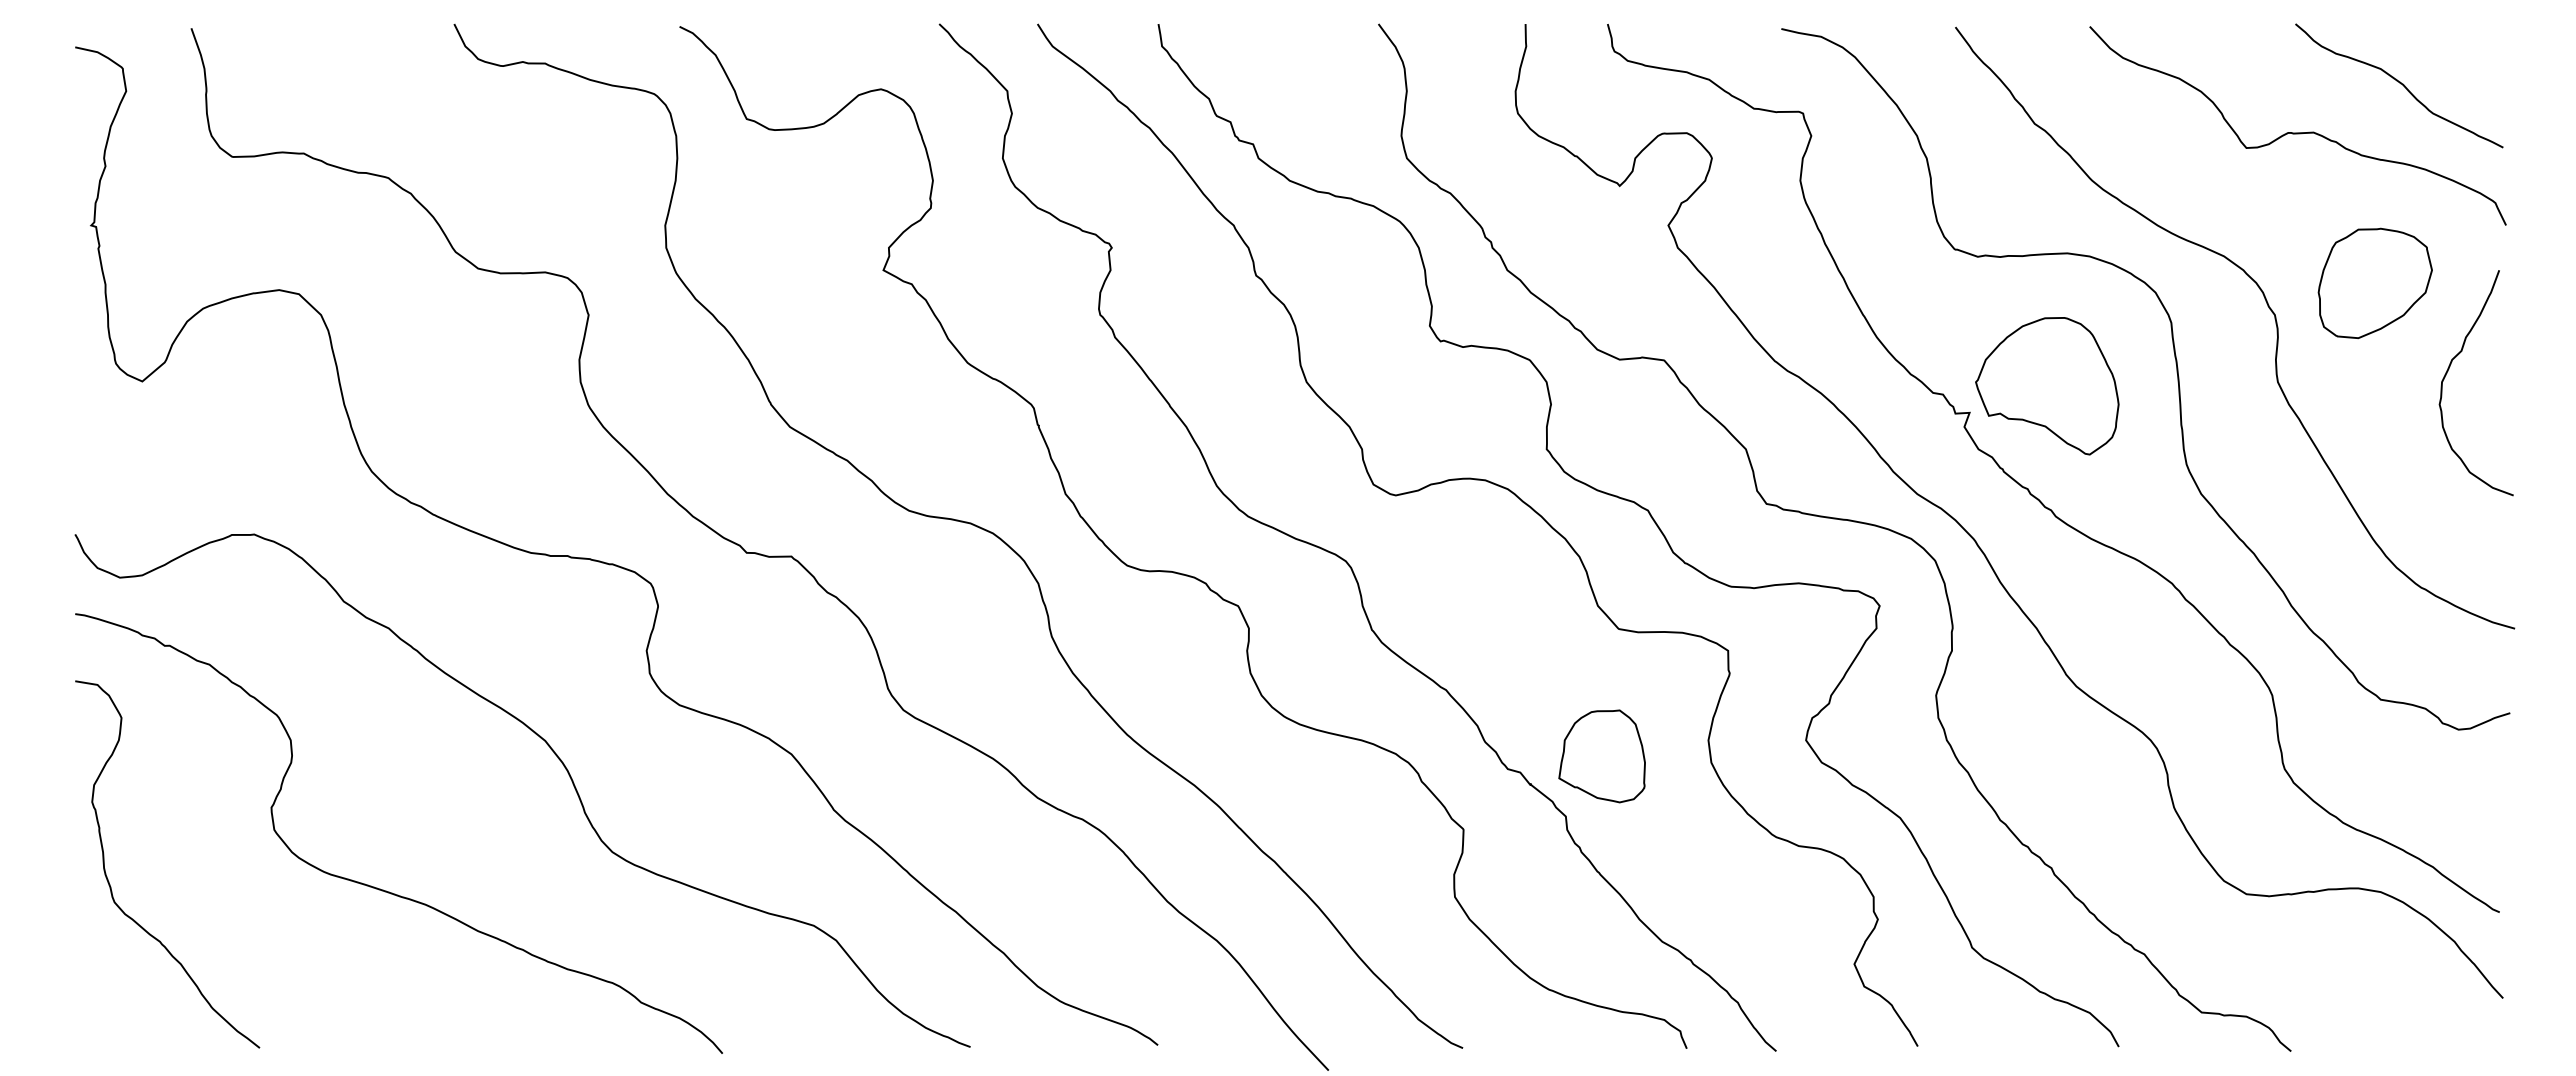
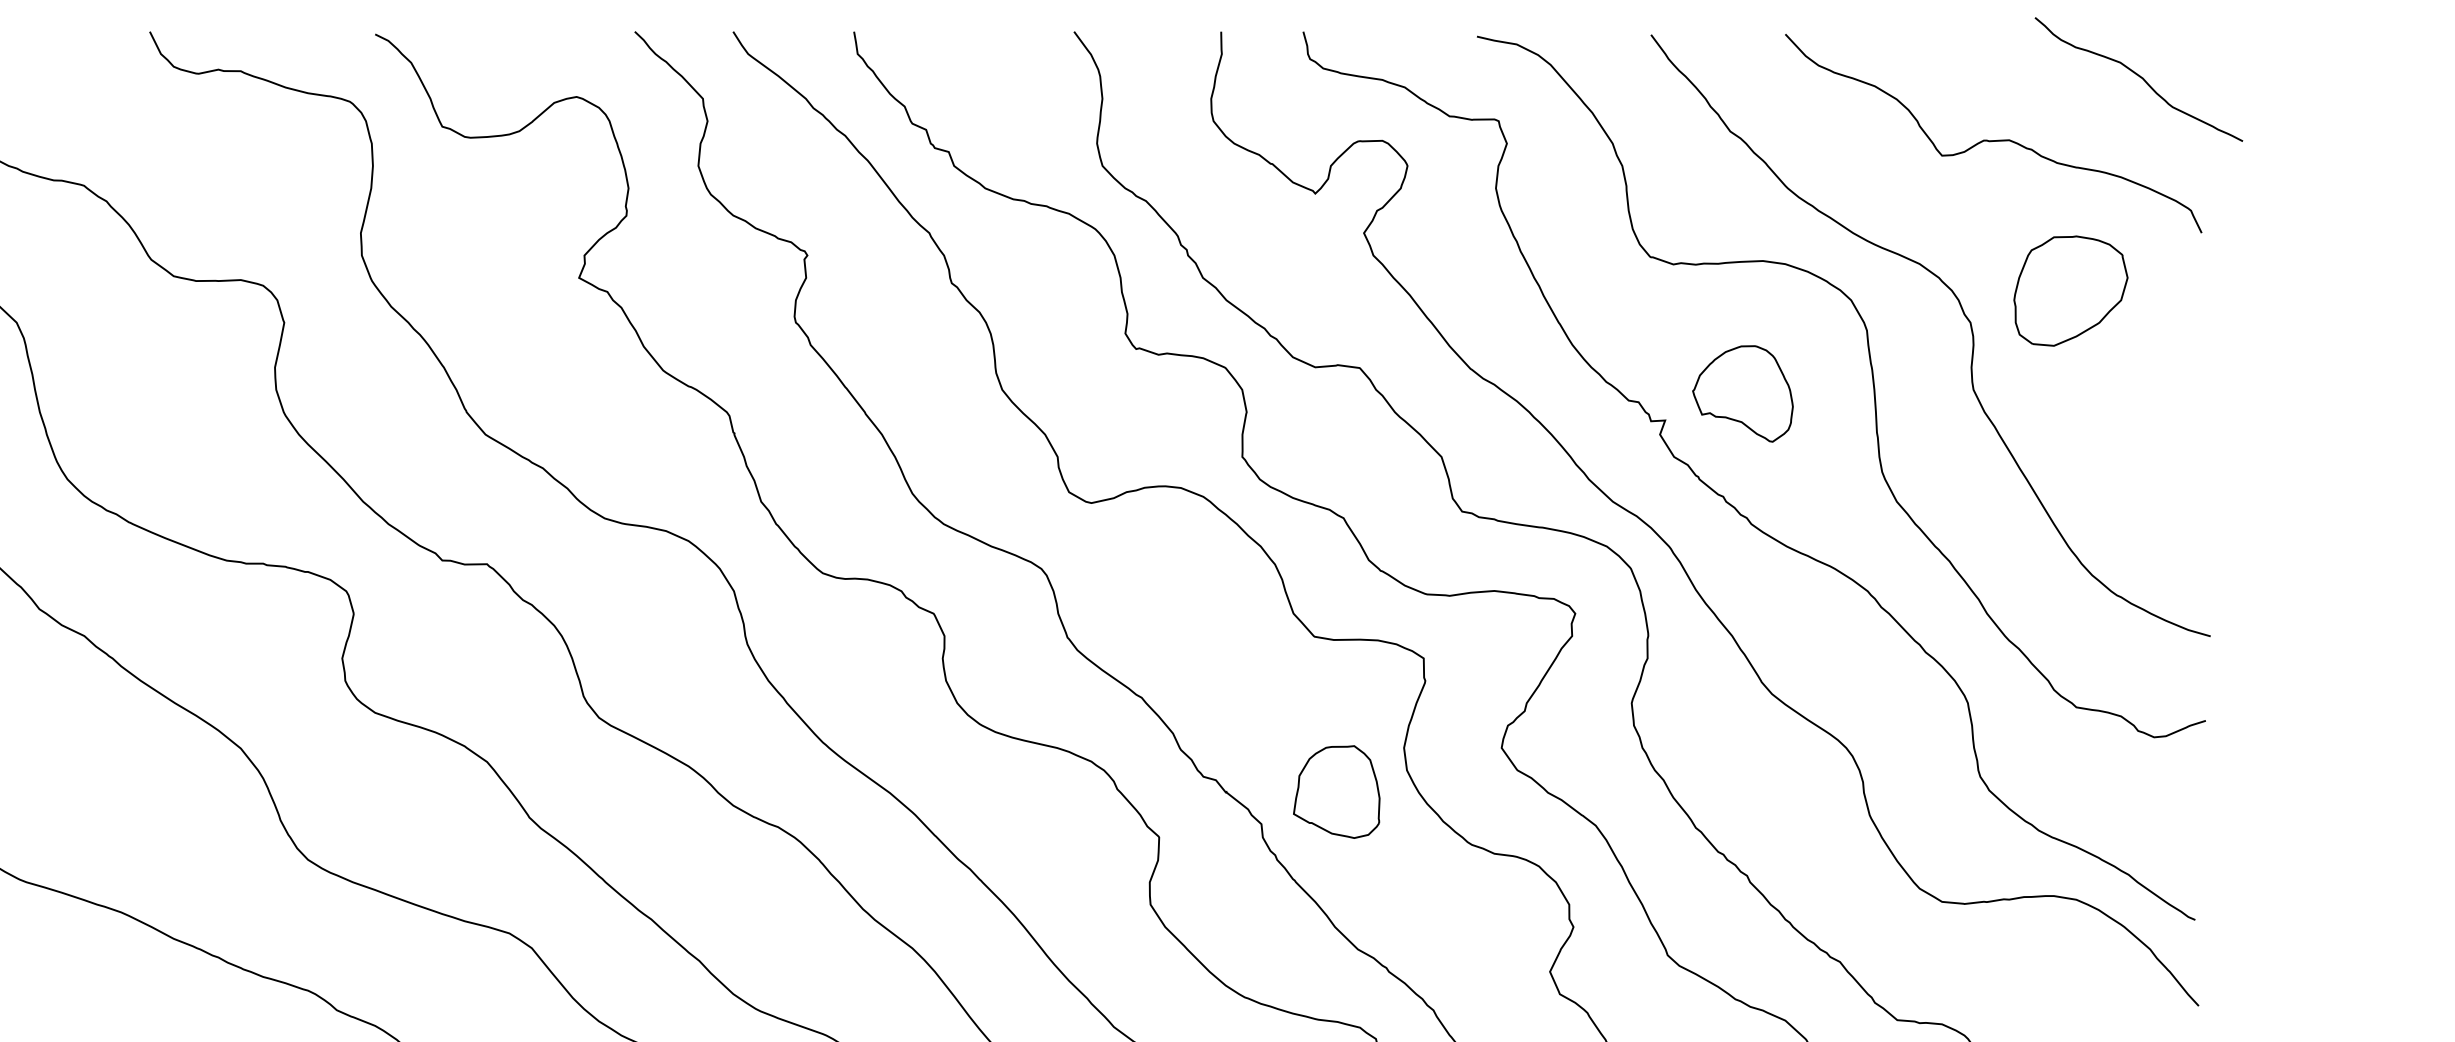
curve: (2400, 84) -> (2140, 78), moved
curve: (2449, 369) -> (2145, 377), removed
part: (2047, 386) -> (1743, 394), size x0.7
part: (1601, 756) -> (1336, 792), moved

